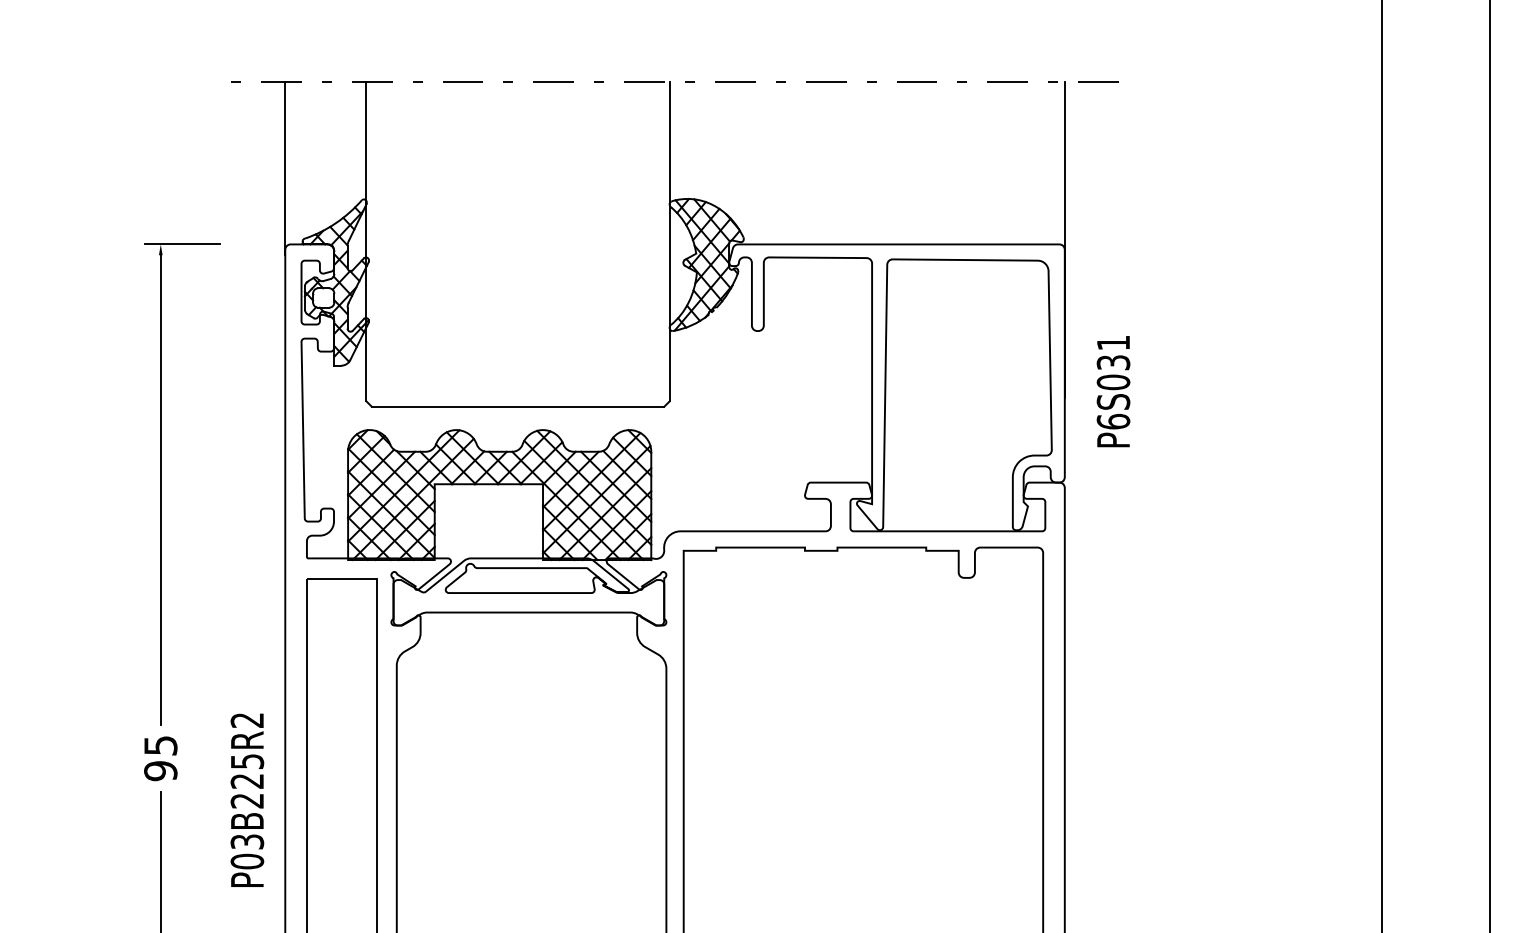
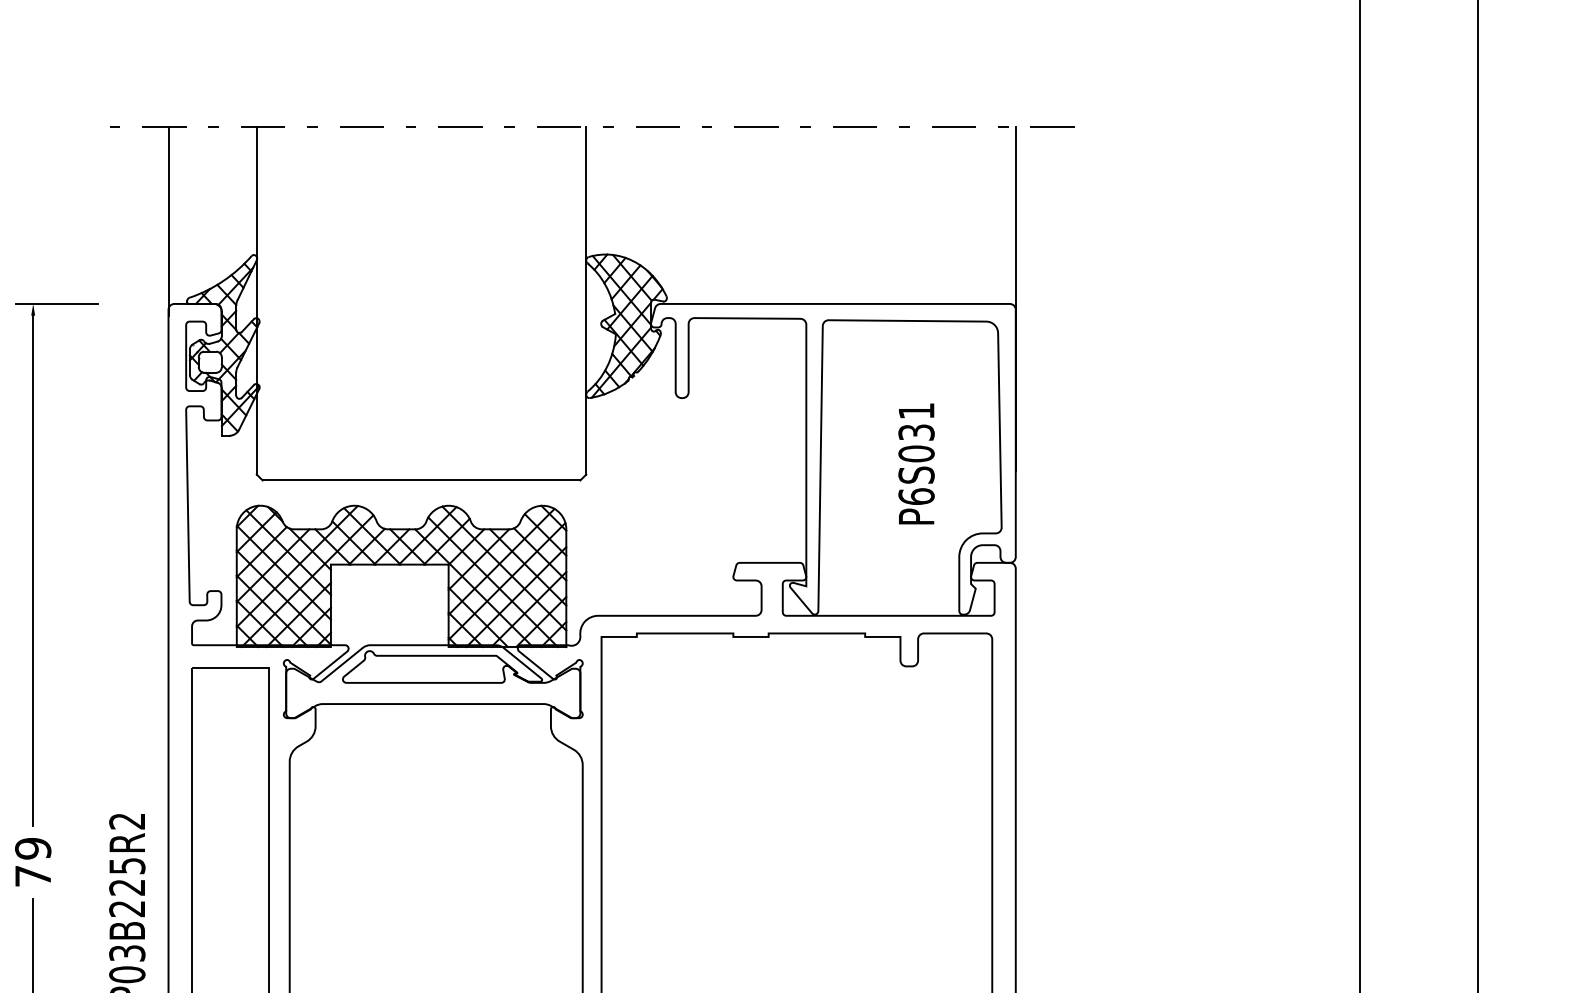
text: (1113, 391) -> (916, 463), moved
text: (160, 758) -> (32, 862), 95 -> 79

